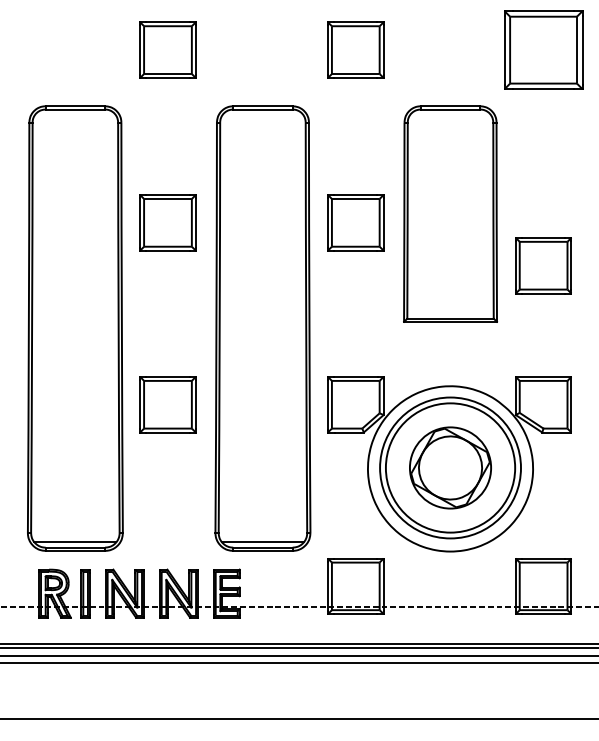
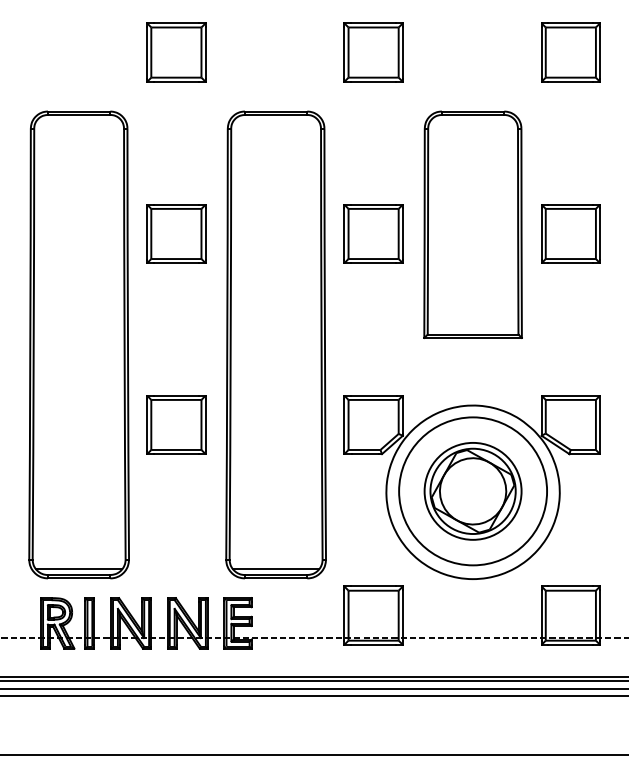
part: (543, 50) -> (570, 52), size x0.71
part: (543, 265) -> (570, 233), moved
circle: (449, 467) -> (472, 490), size x0.71

